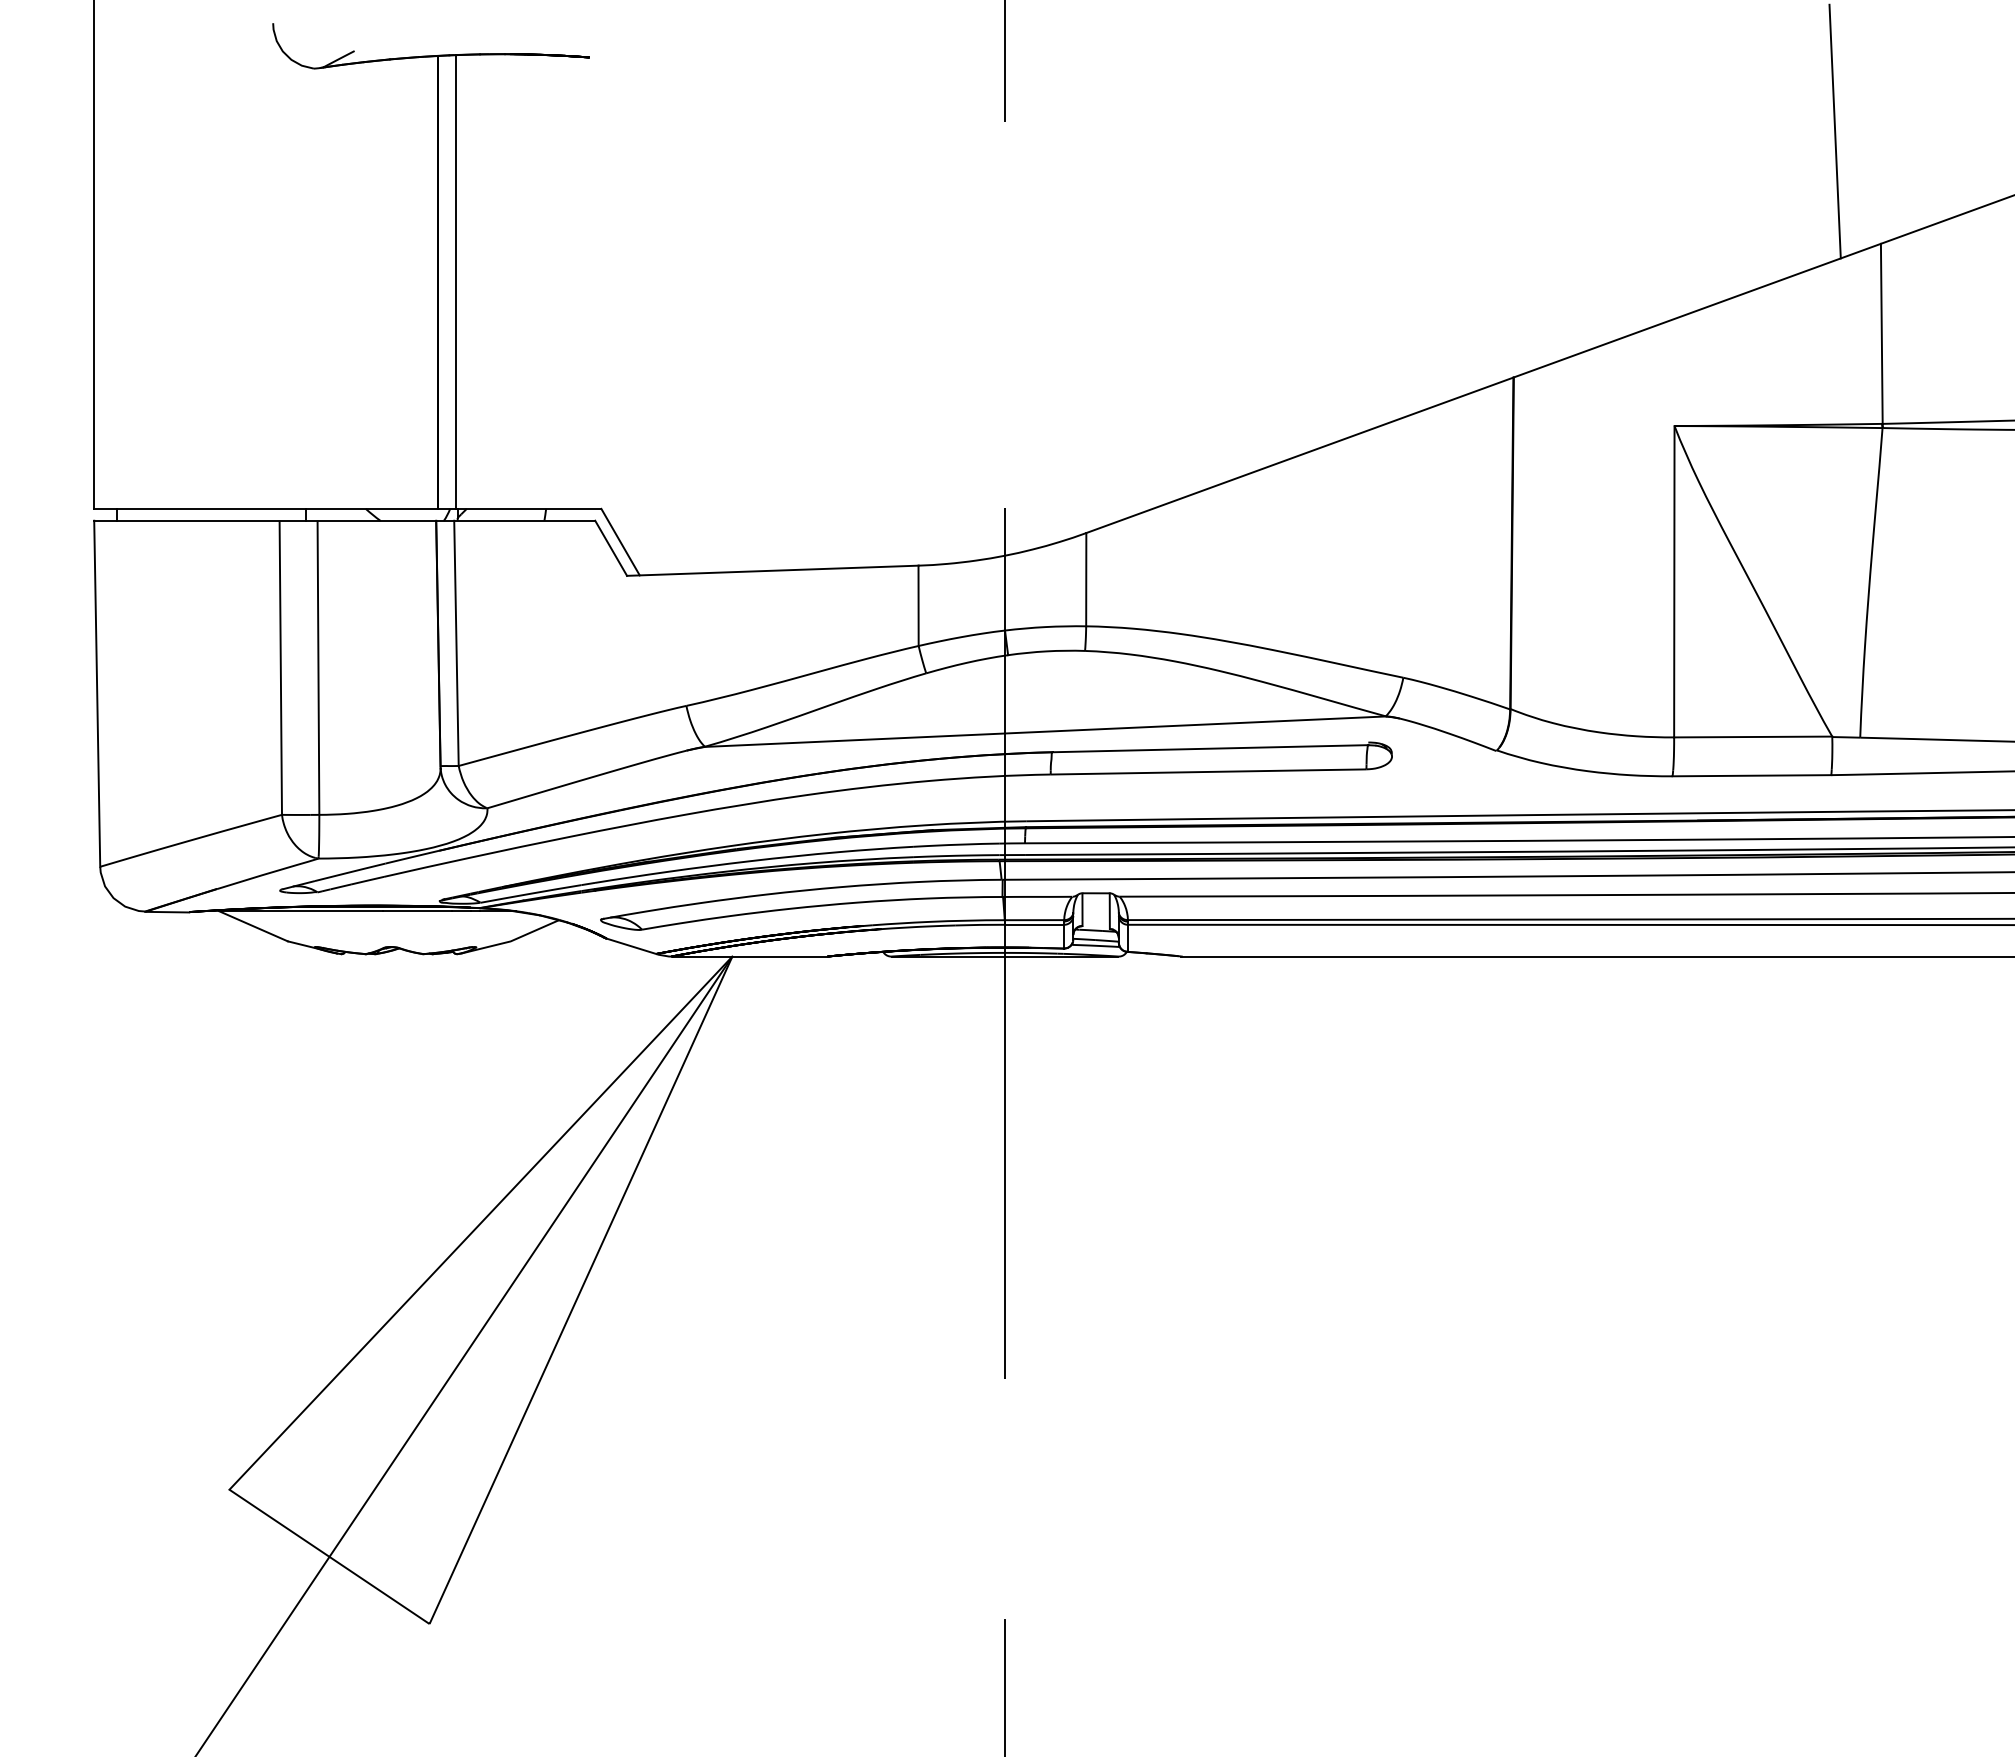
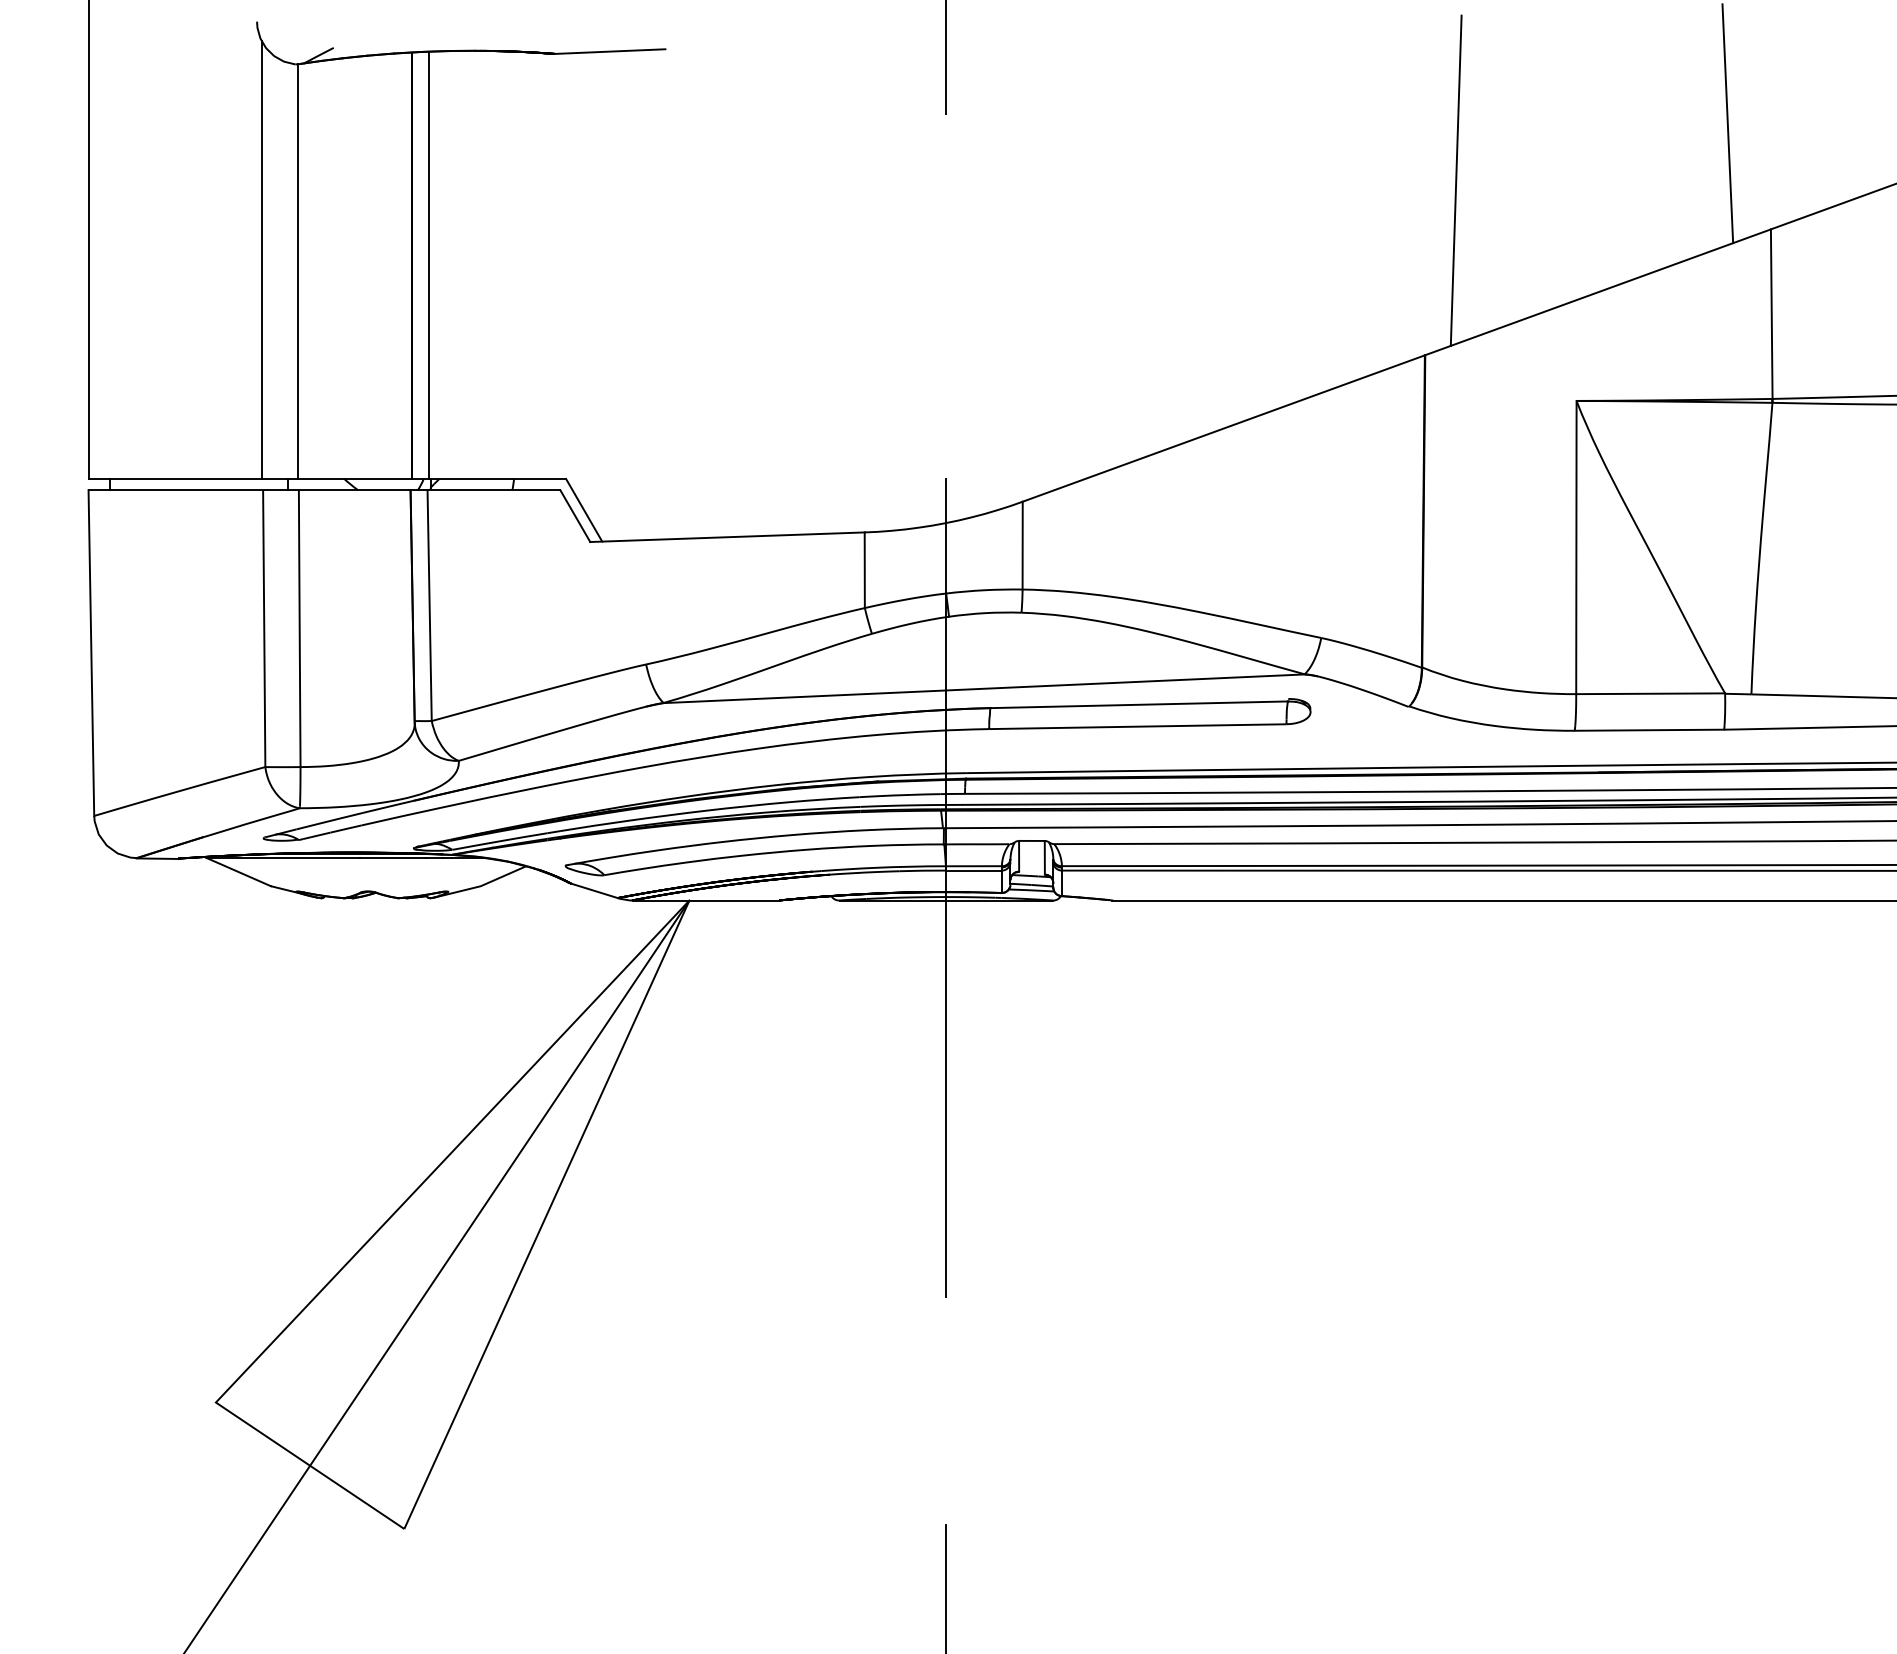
line: (647, 54) -> (609, 51), added
line: (1546, 191) -> (1456, 180), added
line: (278, 275) -> (262, 259), added
line: (316, 288) -> (297, 271), added

